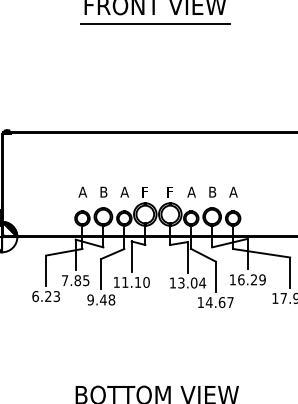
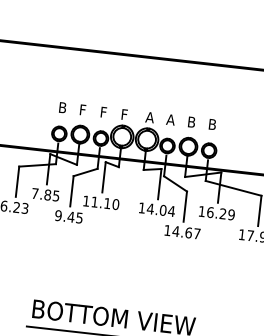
text: (82, 191) -> (62, 107), A -> B
text: (103, 191) -> (83, 109), B -> F
text: (124, 191) -> (104, 111), A -> F
text: (170, 191) -> (149, 116), F -> A
text: (233, 191) -> (212, 123), A -> B
text: (180, 282) -> (149, 208), 13.04 -> 14.04
text: (111, 299) -> (79, 217), 9.48 -> 9.45

